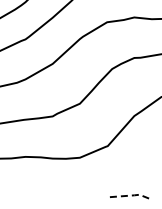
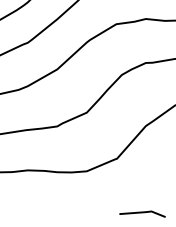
line: (133, 195) -> (145, 212), dashed -> solid

